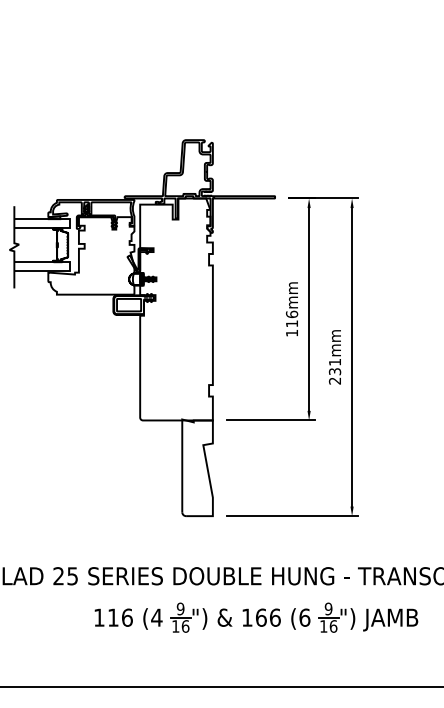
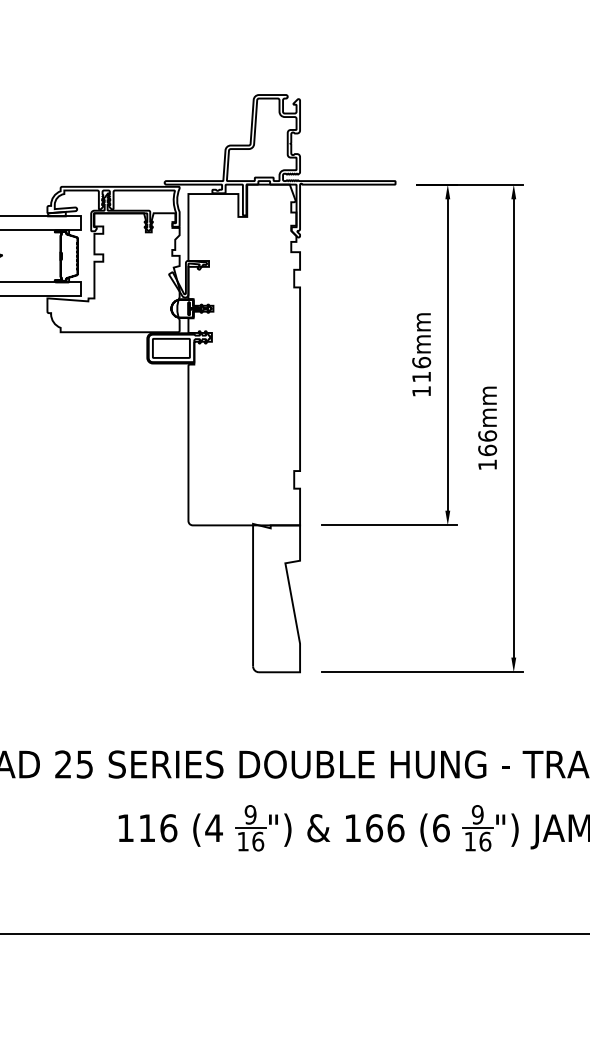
text: (334, 371) -> (486, 450), 231mm -> 166mm

